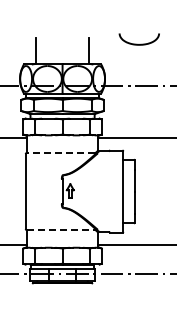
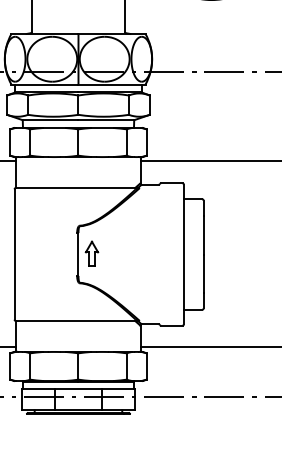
line: (60, 153) -> (74, 188), dashed -> solid
line: (61, 229) -> (76, 320), dashed -> solid

